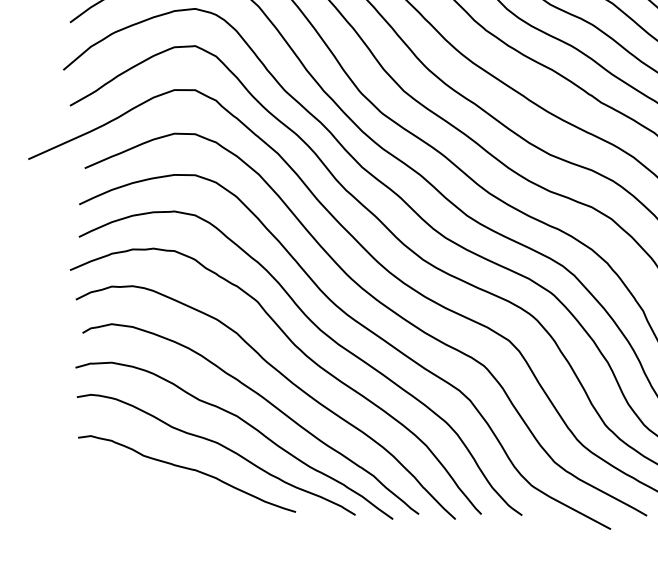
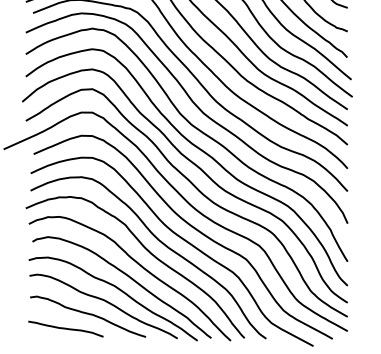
curve: (144, 496) -> (65, 328), added

